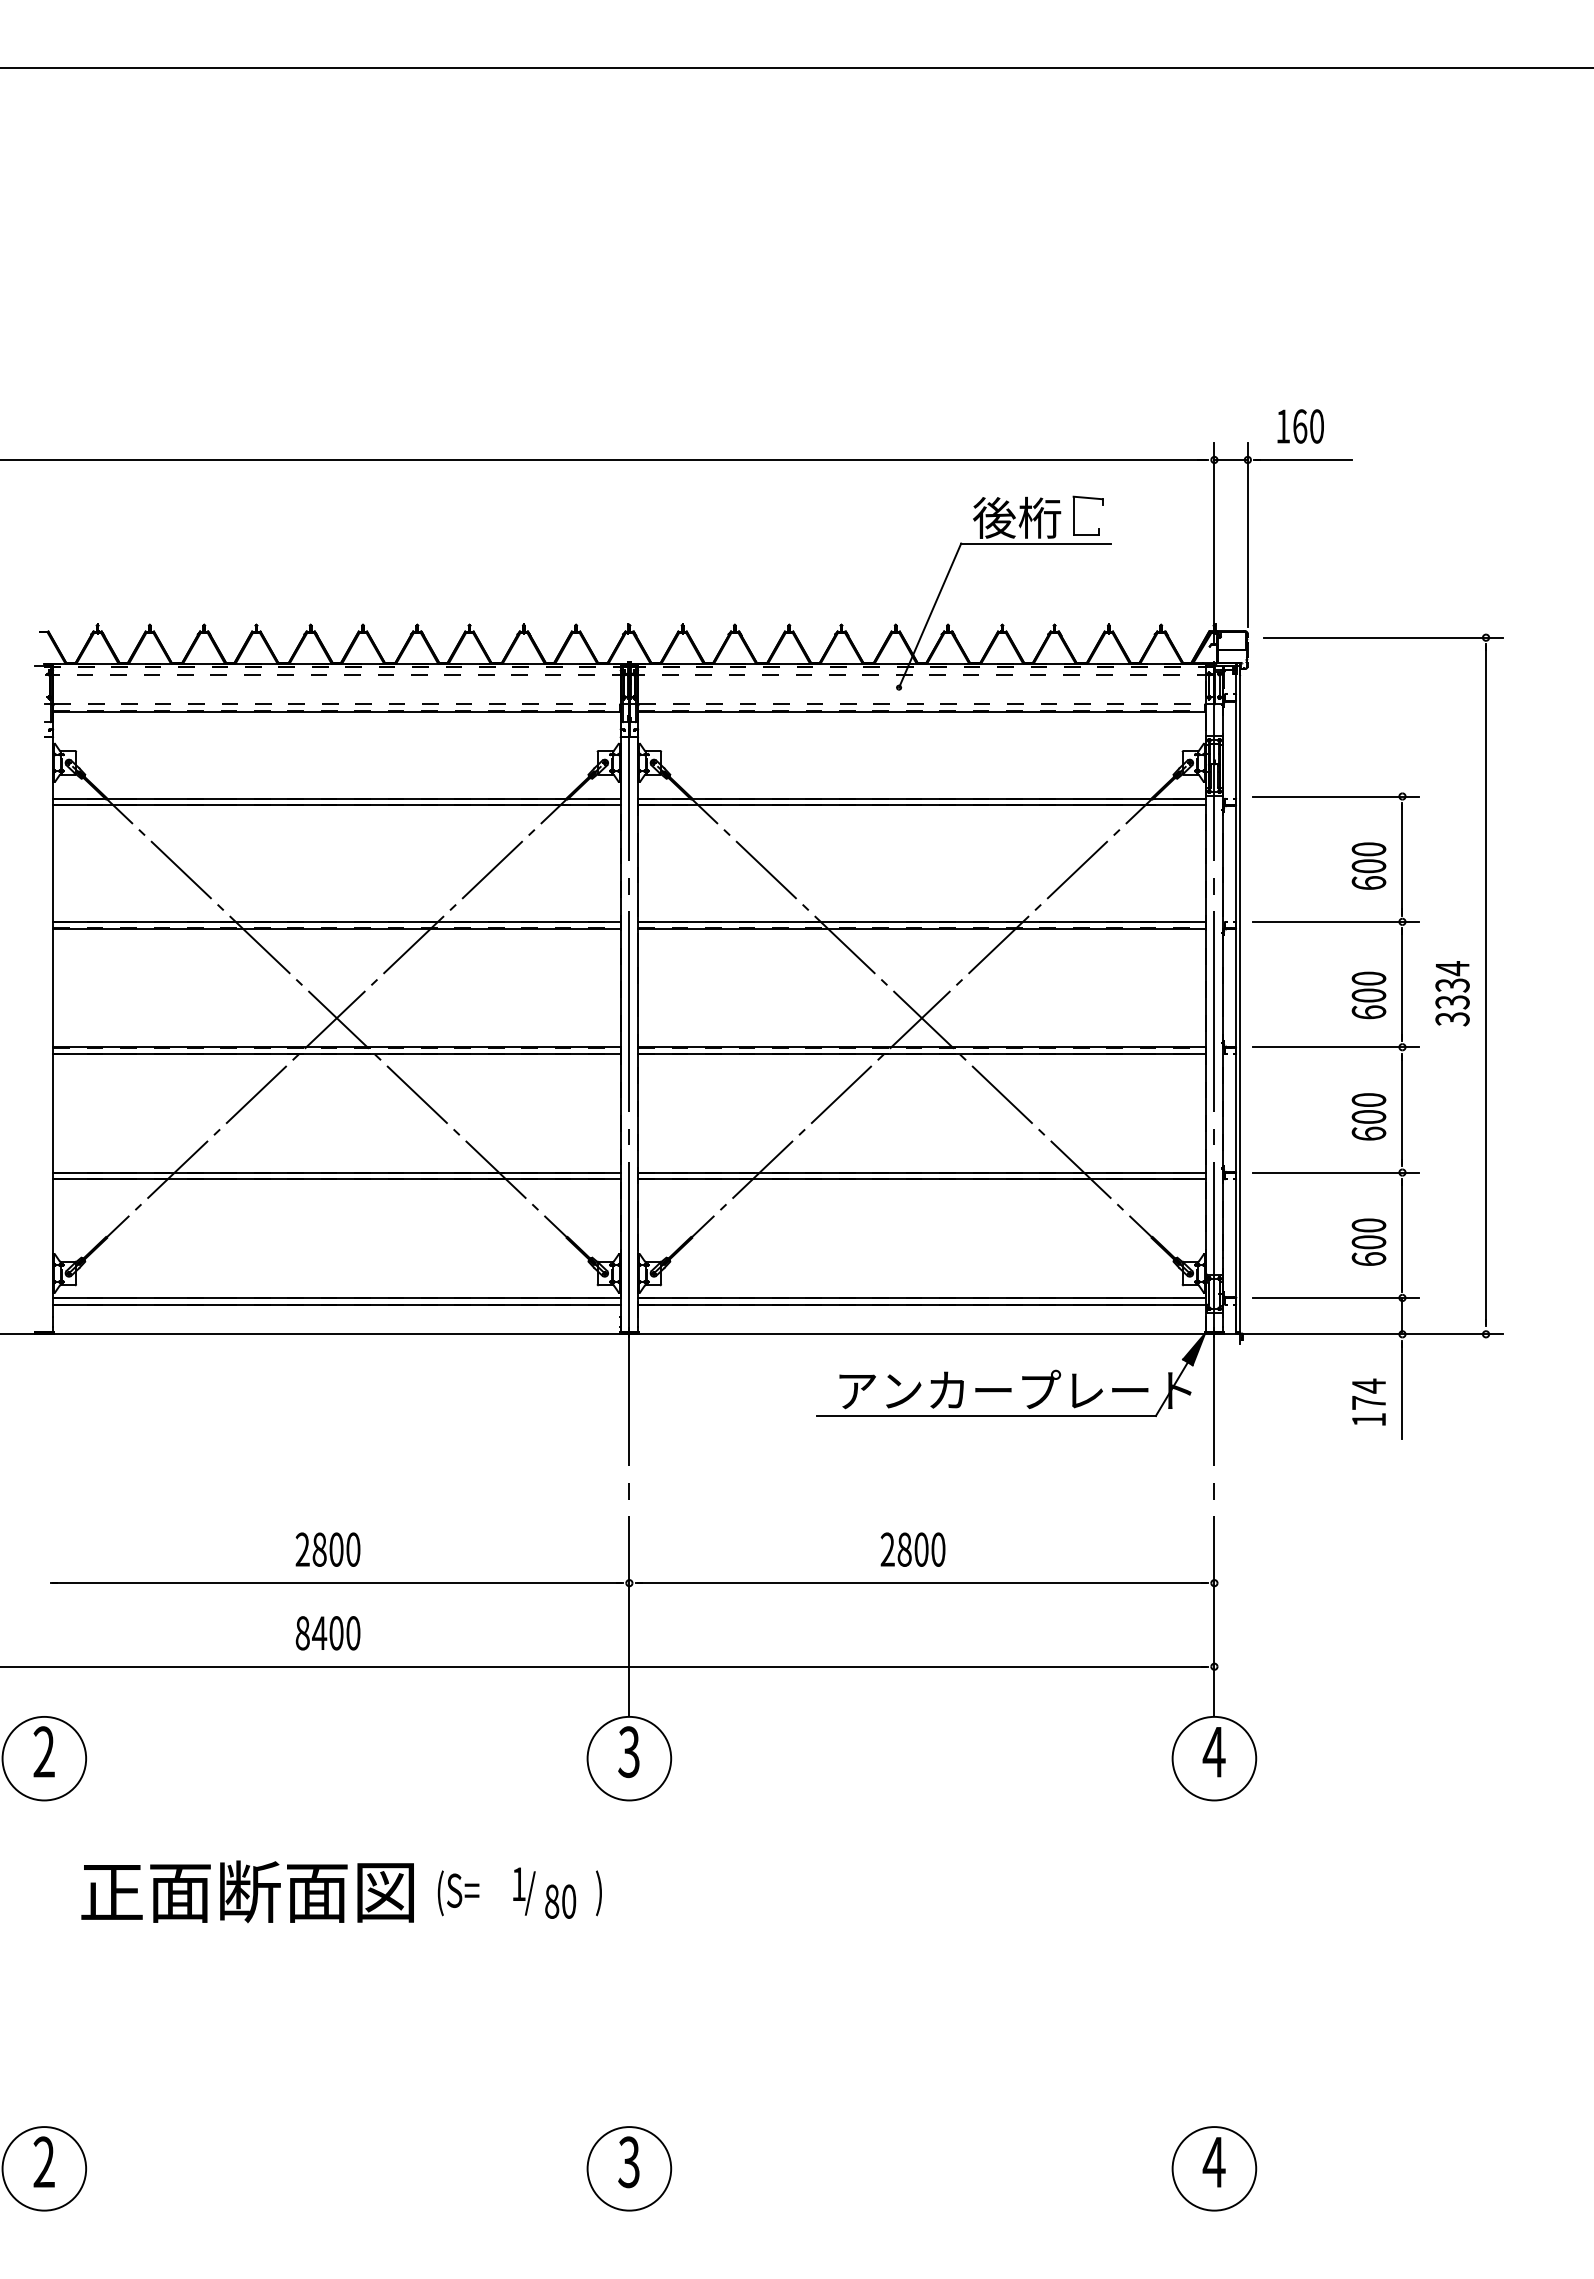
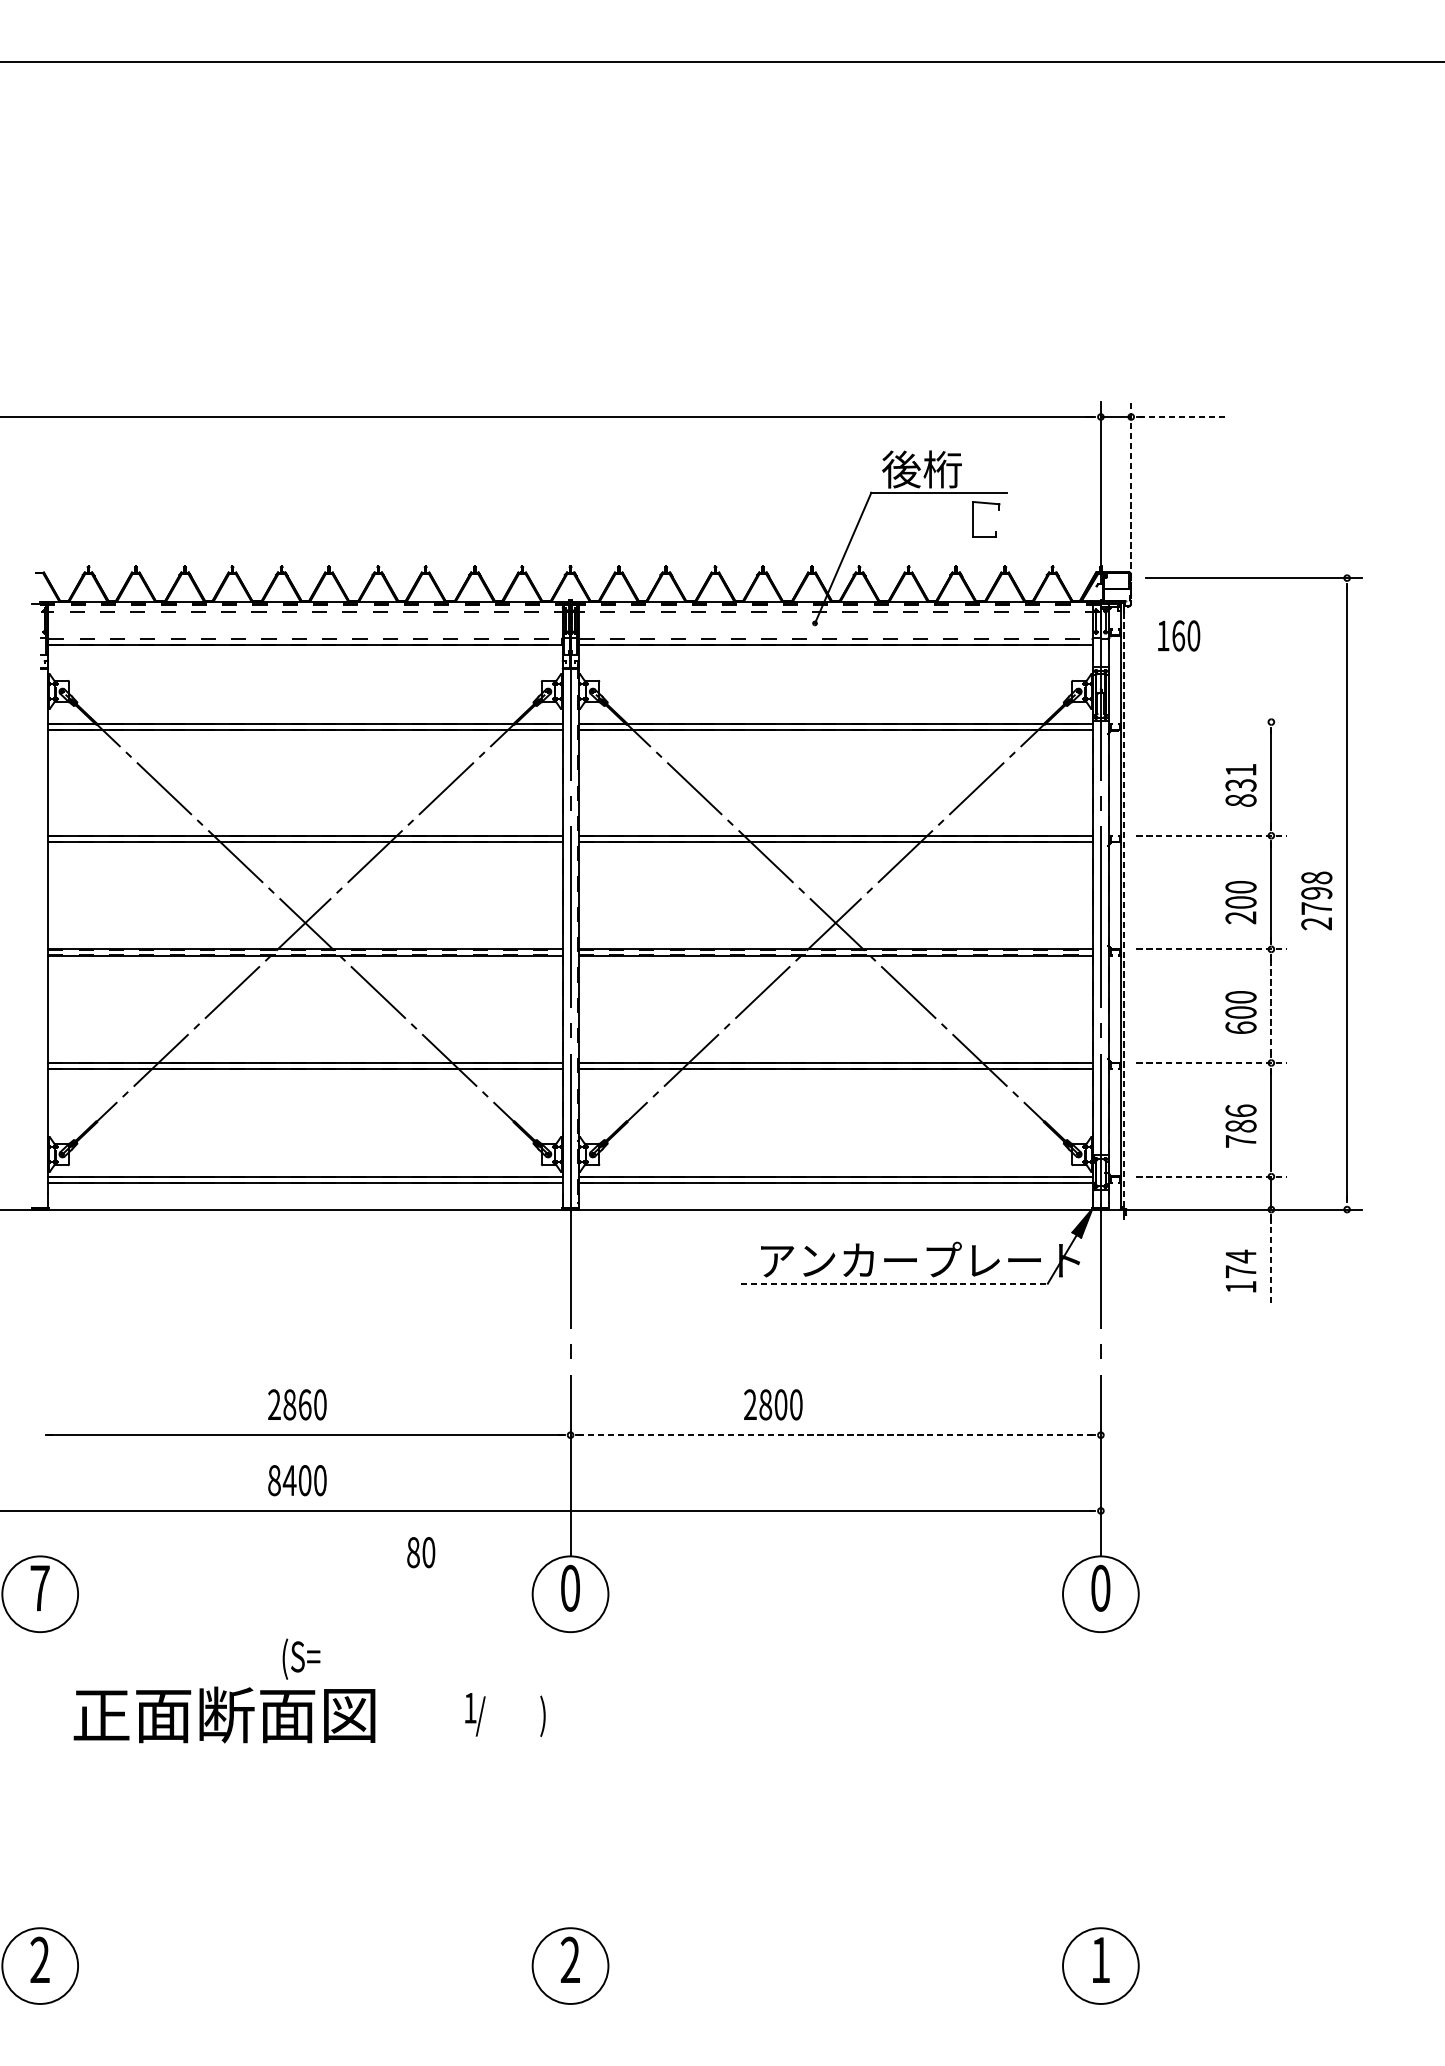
text: (1300, 426) -> (1178, 635), moved
line: (1304, 459) -> (1182, 416), solid -> dashed
part: (1074, 515) -> (974, 519), moved
line: (1247, 534) -> (1130, 484), solid -> dashed
line: (1336, 796) -> (1211, 722), removed
text: (1368, 866) -> (1240, 785), 600 -> 831
line: (1336, 921) -> (1211, 835), solid -> dashed
text: (1452, 993) -> (1316, 900), 3334 -> 2798
line: (1240, 998) -> (1124, 905), solid -> dashed
text: (1368, 1012) -> (1240, 917), 600 -> 200
line: (1336, 1047) -> (1211, 949), solid -> dashed
line: (1402, 1109) -> (1271, 1005), solid -> dashed
line: (1336, 1172) -> (1211, 1062), solid -> dashed
text: (1368, 1242) -> (1240, 1126), 600 -> 786
line: (1336, 1297) -> (1211, 1176), solid -> dashed
line: (1402, 1390) -> (1271, 1260), solid -> dashed
line: (987, 1416) -> (895, 1284), solid -> dashed
text: (336, 1549) -> (305, 1404), 2800 -> 2860
text: (912, 1549) -> (772, 1404), moved
line: (922, 1583) -> (836, 1435), solid -> dashed
text: (43, 1751) -> (39, 1587), 2 -> 7
text: (628, 1751) -> (569, 1587), 3 -> 0
text: (1213, 1752) -> (1100, 1588), 4 -> 0
text: (458, 1893) -> (301, 1659), moved
text: (560, 1901) -> (421, 1552), moved
text: (628, 2162) -> (569, 1960), 3 -> 2
text: (1213, 2162) -> (1100, 1960), 4 -> 1

